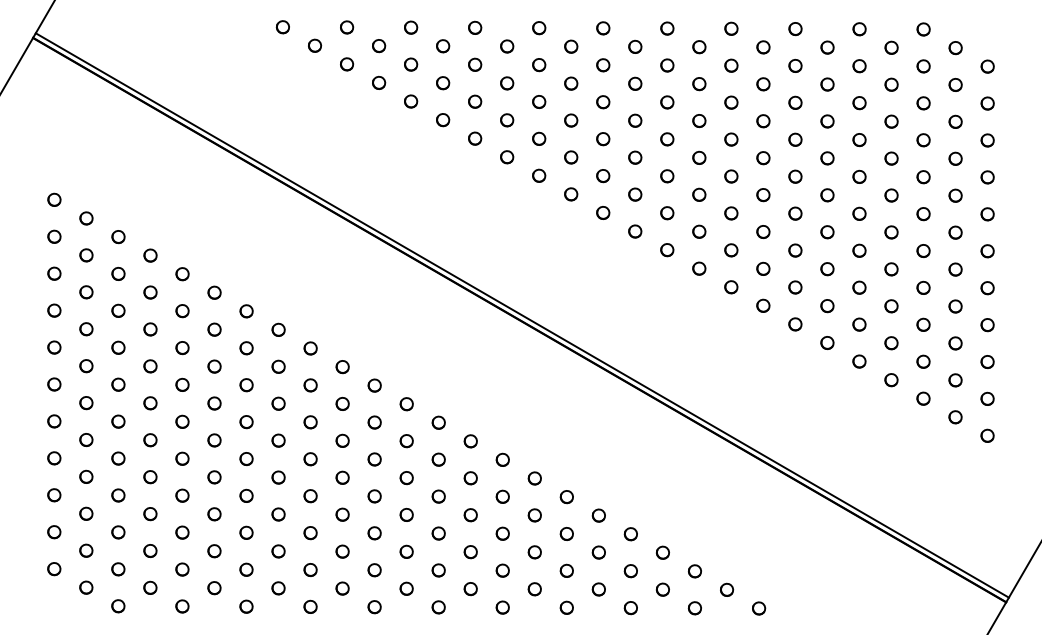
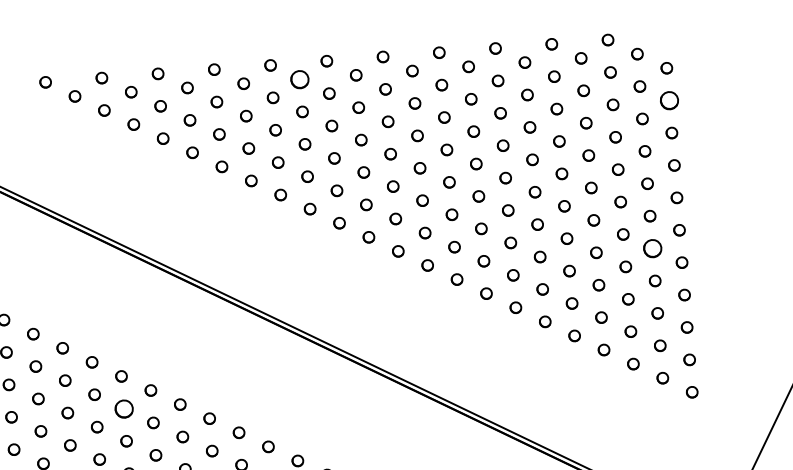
part: (571, 46) -> (300, 79), size x1.6
part: (987, 103) -> (669, 100), size x1.6
part: (955, 269) -> (652, 248), size x1.6
part: (342, 403) -> (123, 408), size x1.6

